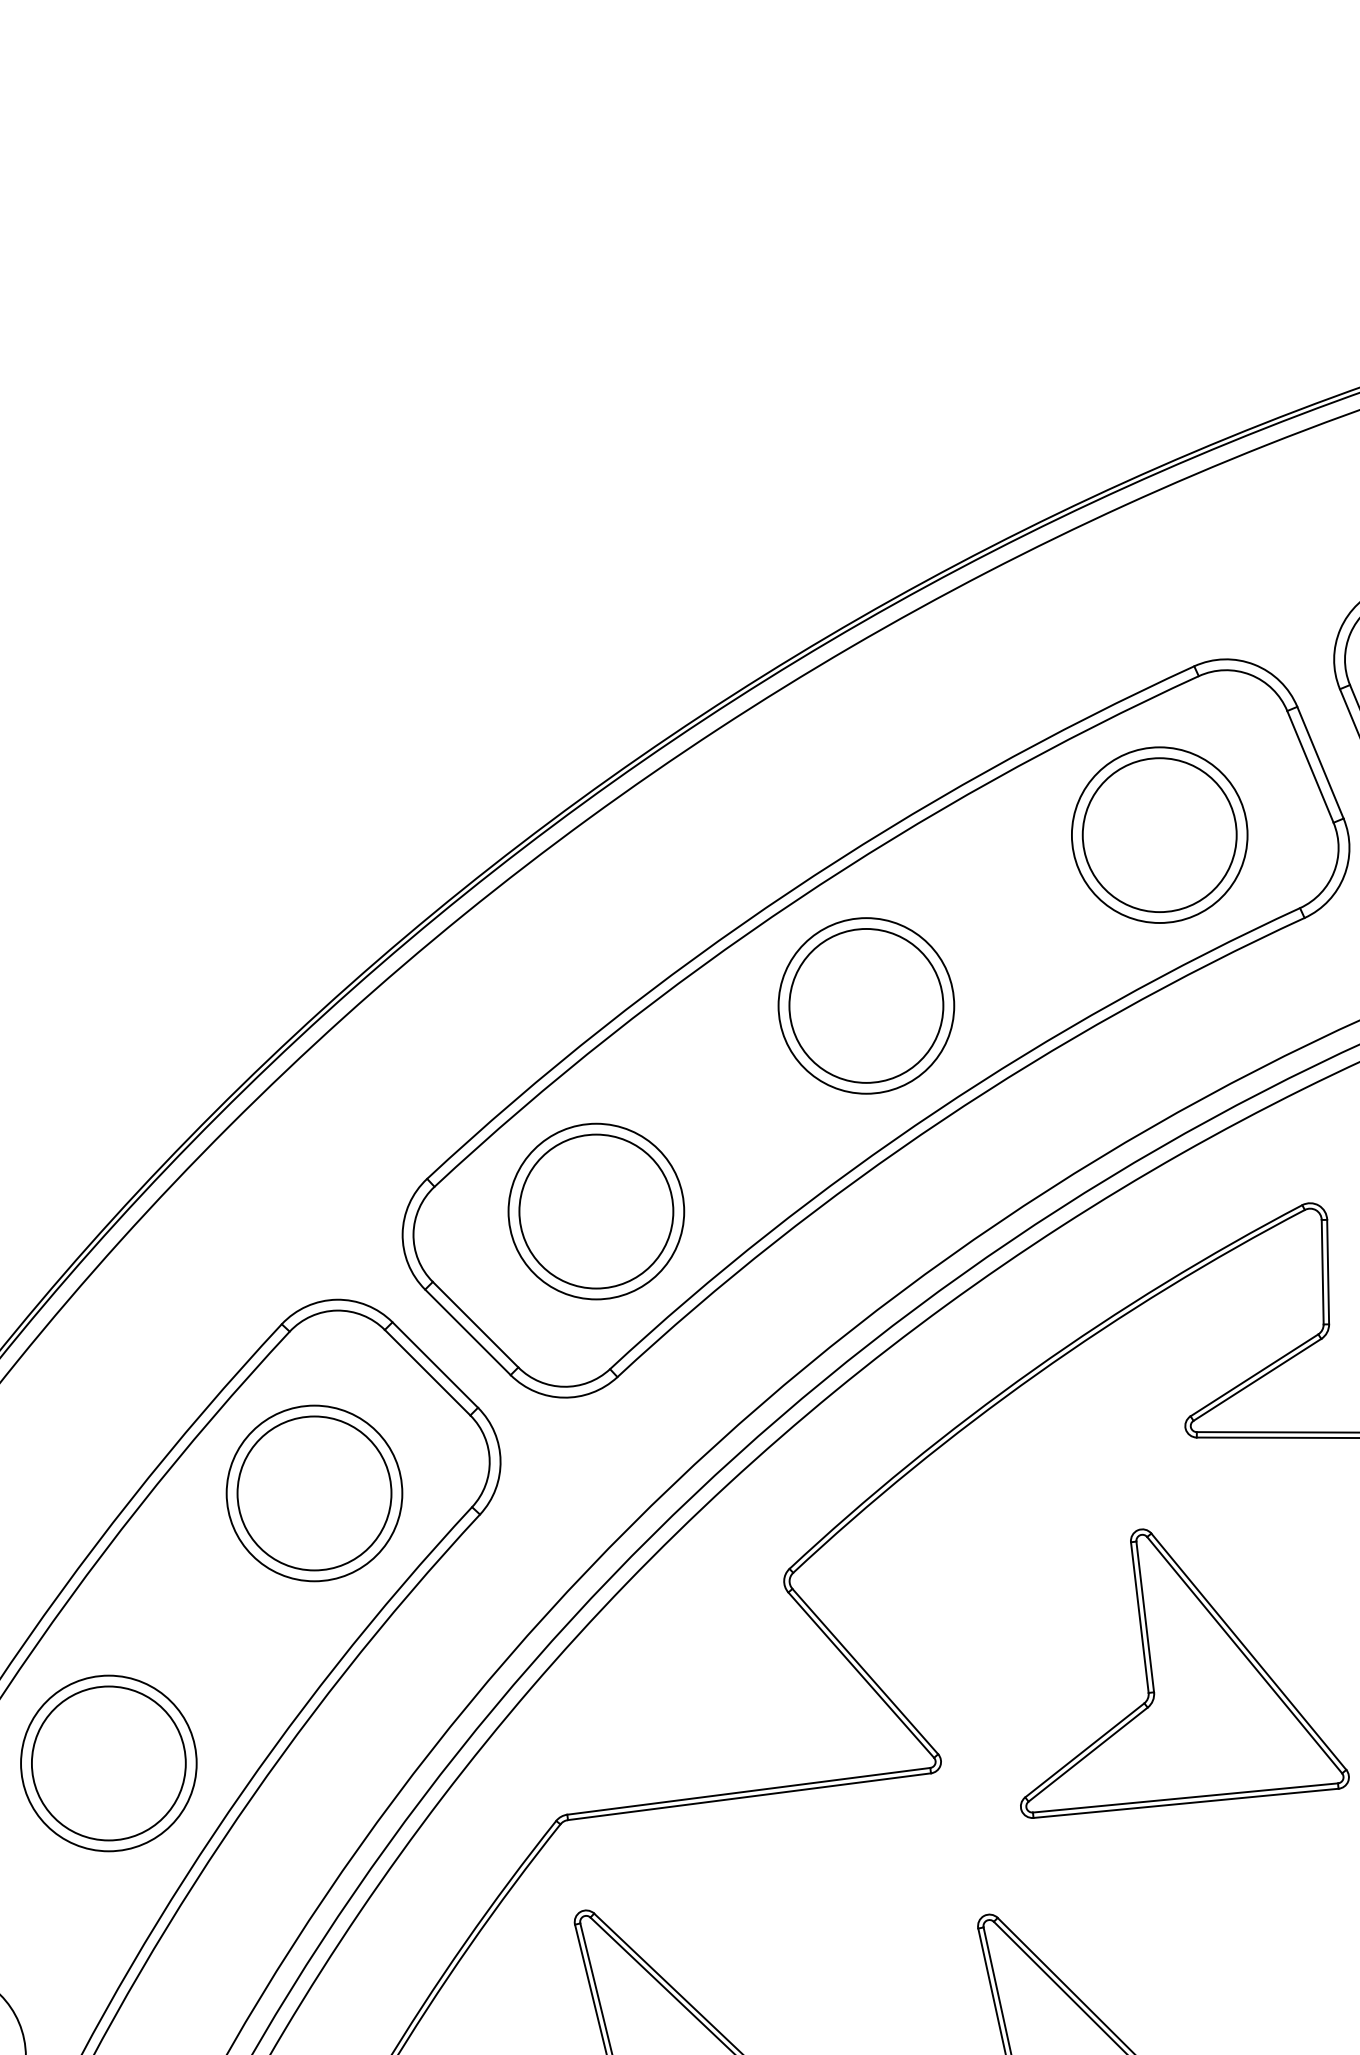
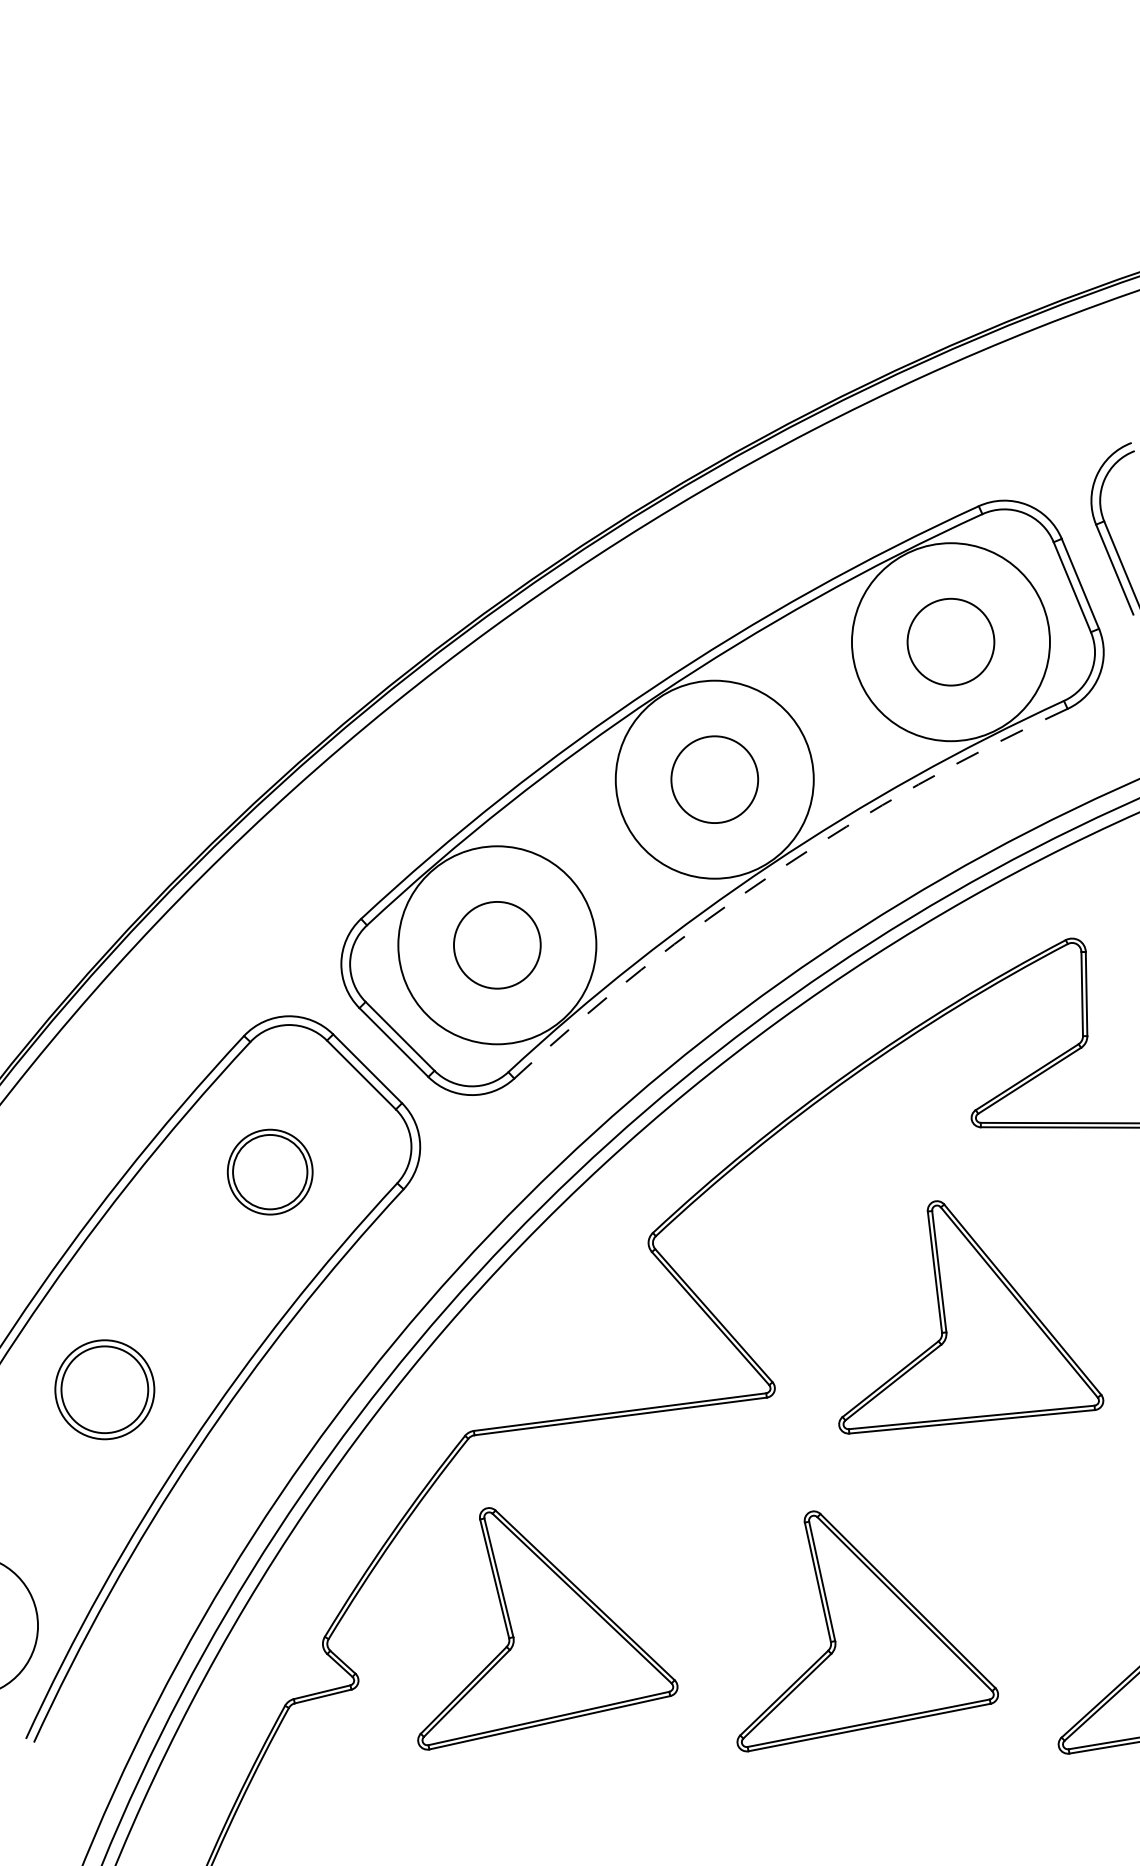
circle: (1159, 834) -> (950, 641), size x1.4
circle: (1159, 835) -> (950, 642), size x0.7
circle: (866, 1005) -> (714, 779), size x0.7
circle: (866, 1005) -> (714, 779), size x1.4
arc: (943, 1119) -> (776, 871), solid -> dashed
circle: (596, 1211) -> (497, 945), size x0.7
circle: (596, 1211) -> (497, 945), size x1.4
part: (313, 1492) -> (269, 1171), size x0.6
part: (108, 1763) -> (104, 1389), size x0.7

